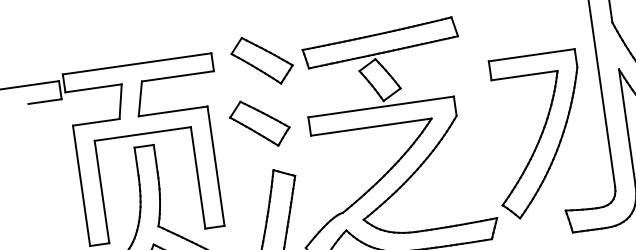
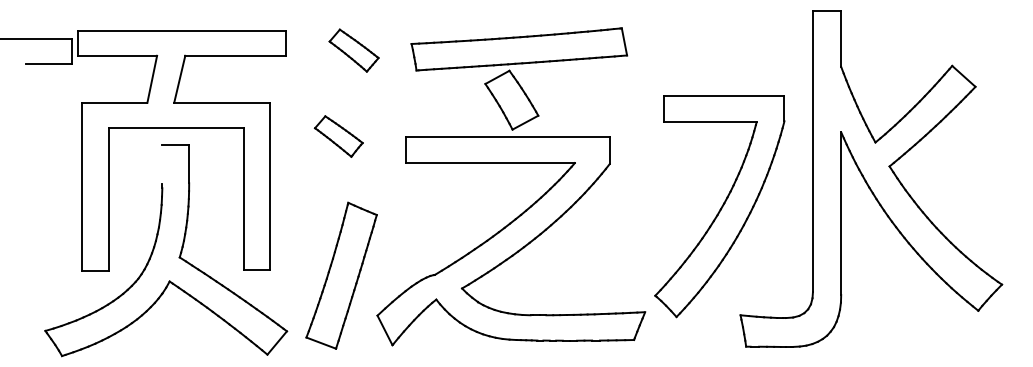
part: (261, 60) -> (353, 50), size x0.6
part: (259, 123) -> (338, 136), size x0.6
line: (136, 161) -> (162, 164), removed

